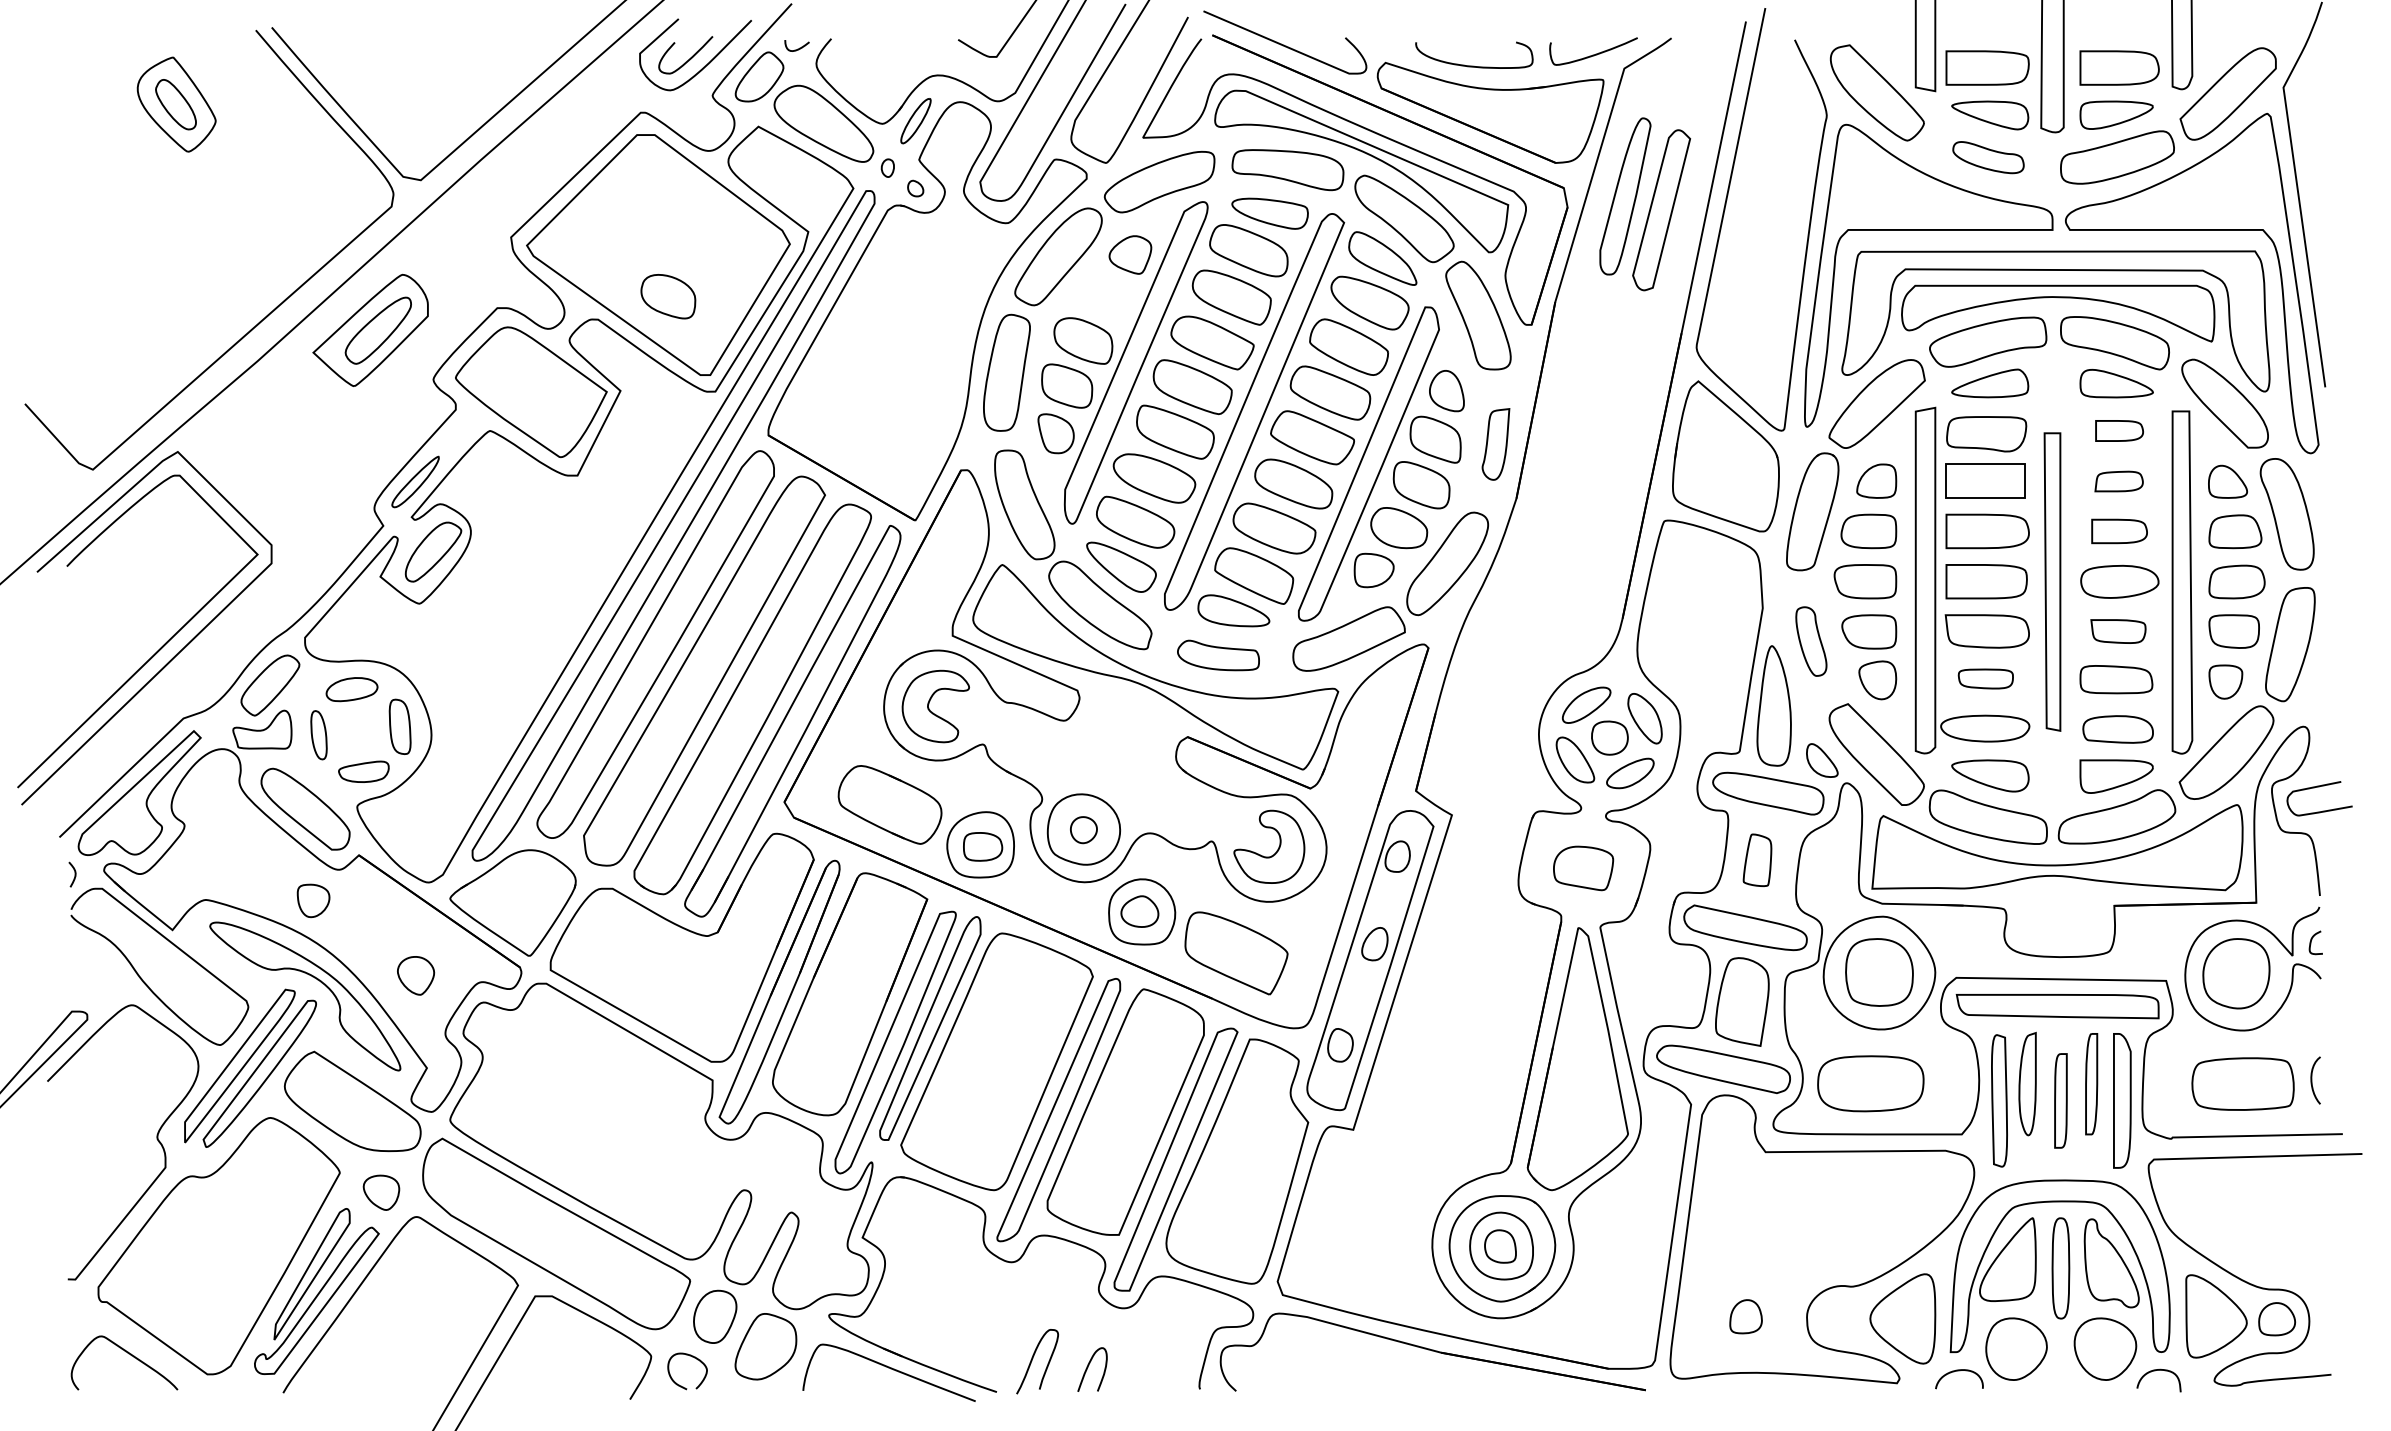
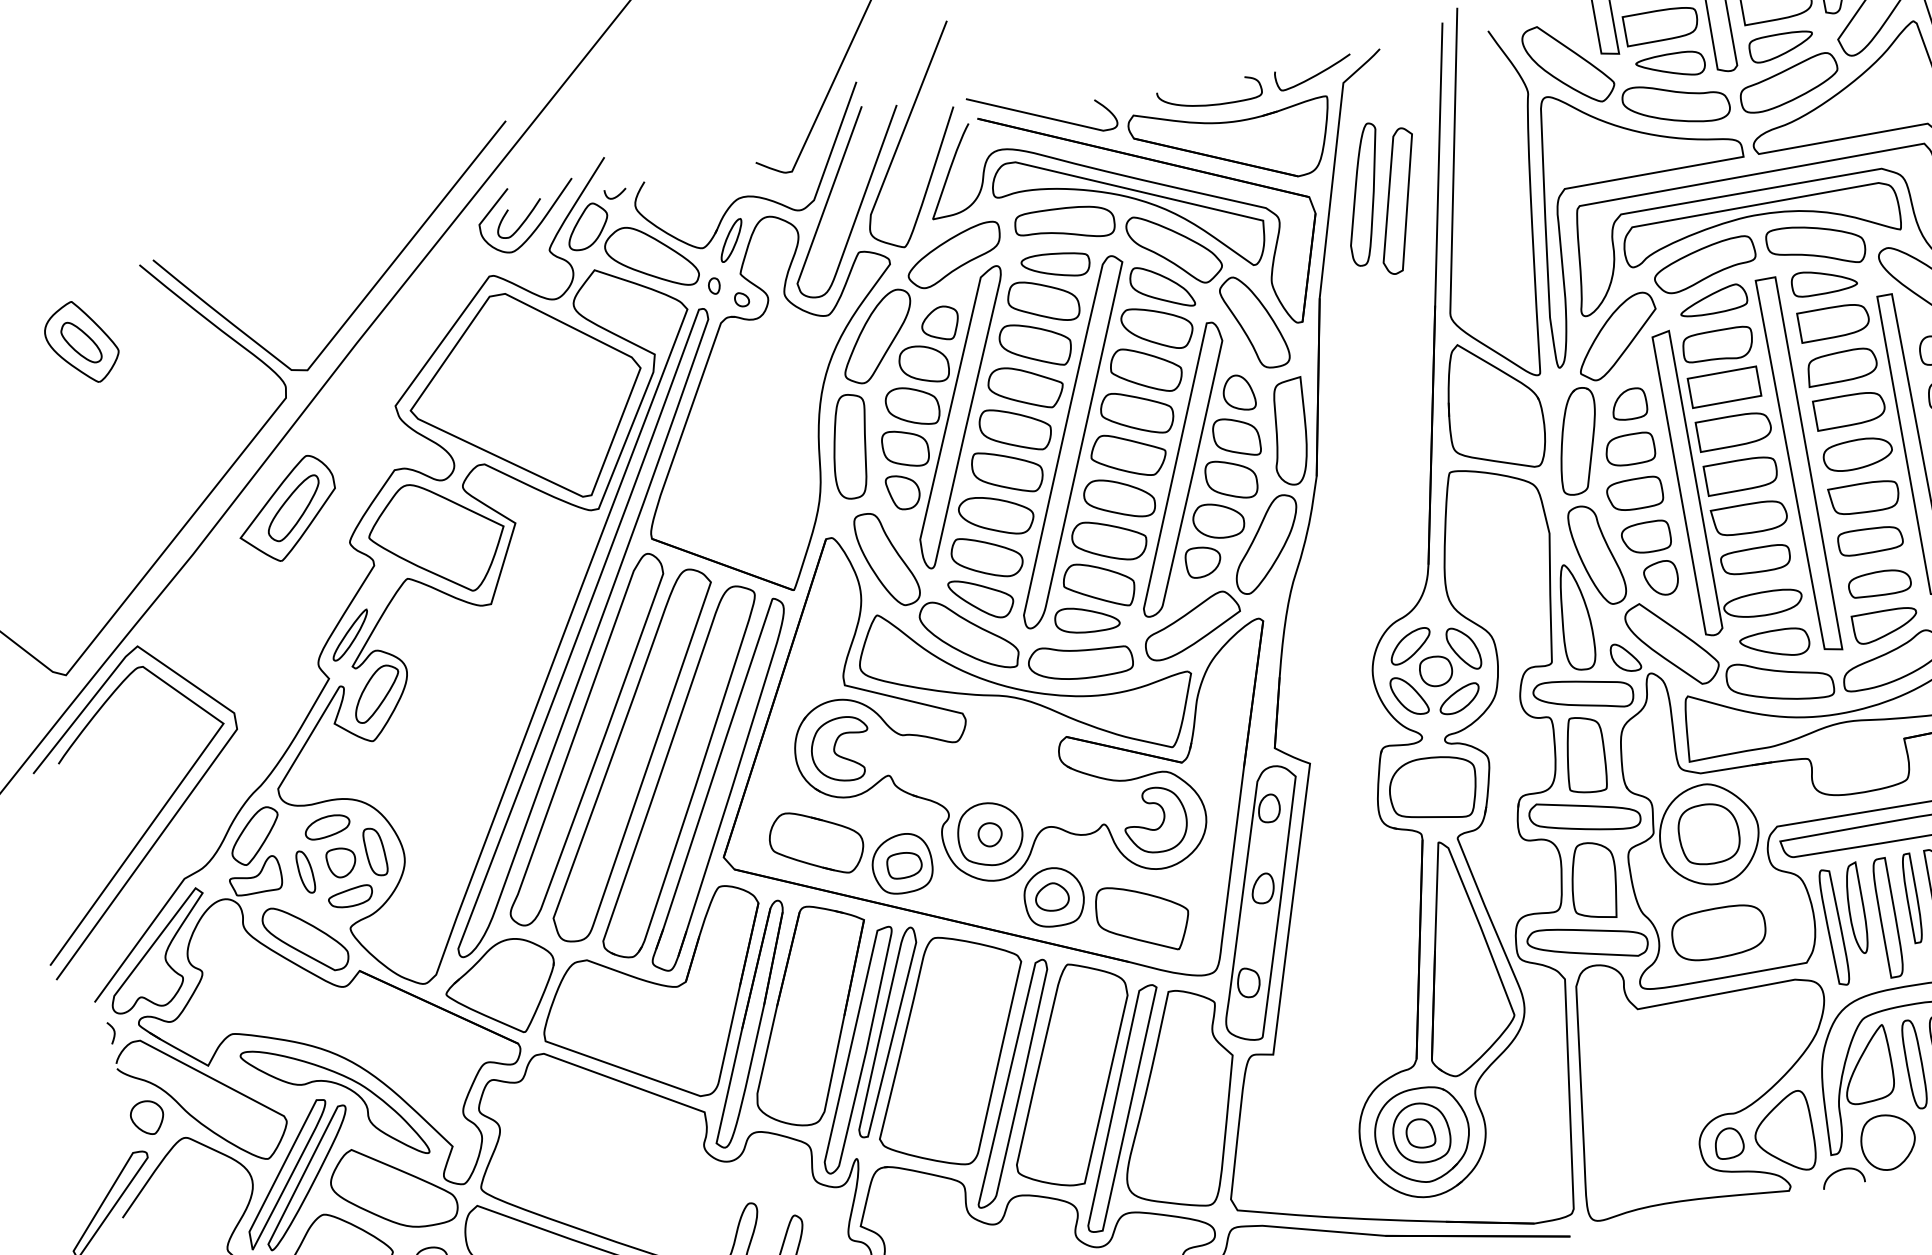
part: (1988, 157) -> (1676, 103), size x1.67
part: (668, 296) -> (924, 364), moved
part: (2119, 430) -> (1833, 321), size x1.67
part: (1495, 444) -> (1289, 432), size x1.67
part: (2118, 481) -> (1840, 366), size x1.67
part: (2119, 531) -> (1849, 410), size x1.43
part: (2052, 581) -> (1798, 464), size x1.43
part: (2118, 631) -> (1864, 497), size x1.43
part: (1811, 641) -> (1597, 555), size x1.67
part: (1218, 655) -> (1080, 660), size x1.43
part: (1985, 678) -> (1755, 559), size x1.43
part: (1757, 860) -> (1584, 755), size x1.67
part: (1583, 868) -> (1433, 789), size x1.67
part: (313, 900) -> (341, 862), moved
part: (416, 975) -> (147, 1117), moved
part: (2060, 1100) -> (1887, 917), size x1.43
part: (1745, 1316) -> (1728, 1143), moved

